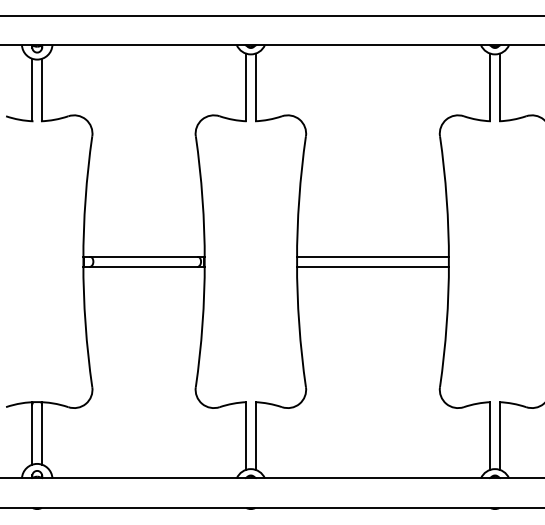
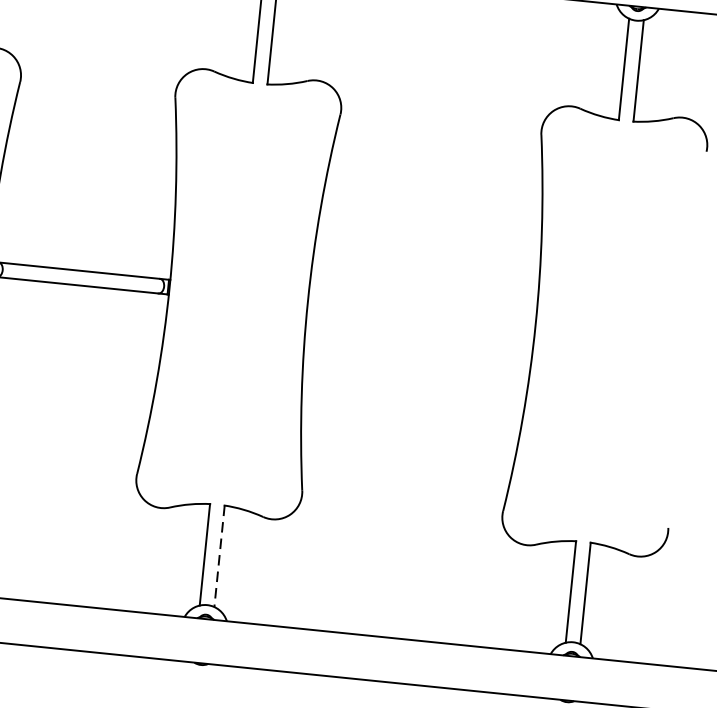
line: (372, 256) -> (421, 304), removed
line: (372, 266) -> (420, 319), removed
line: (255, 436) -> (219, 556), solid -> dashed

